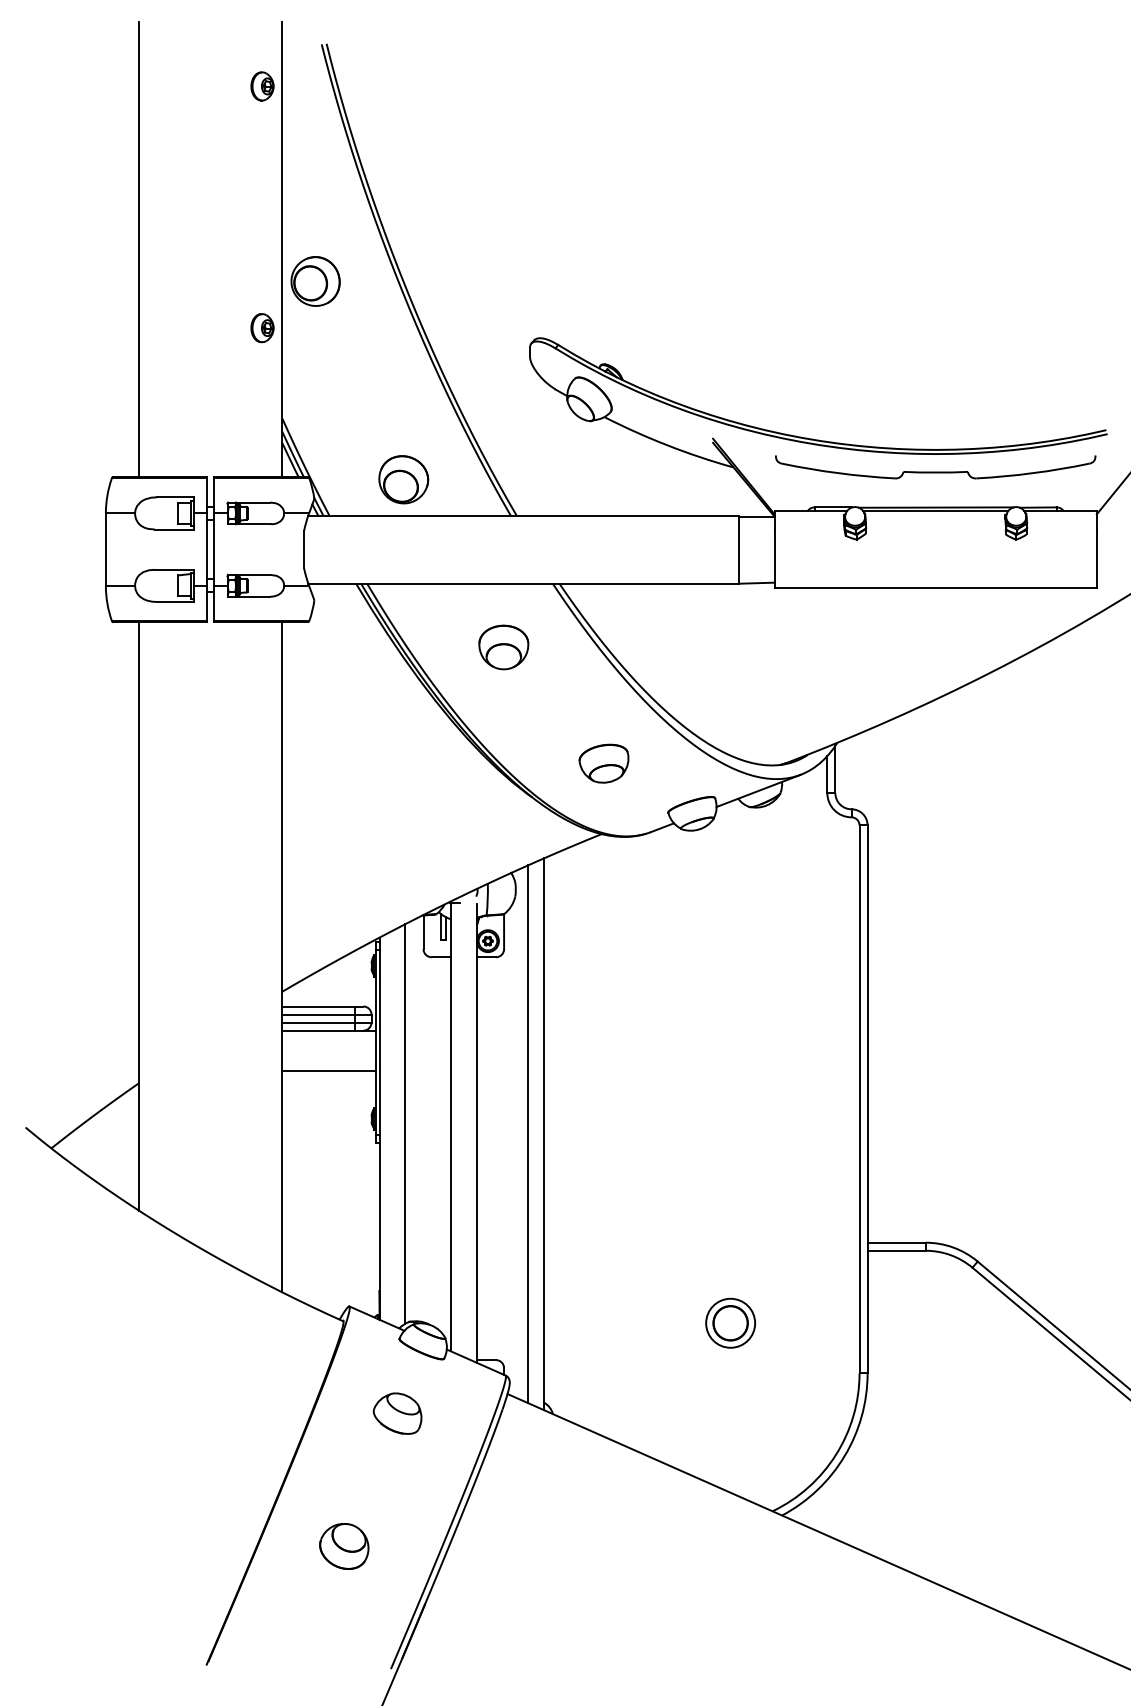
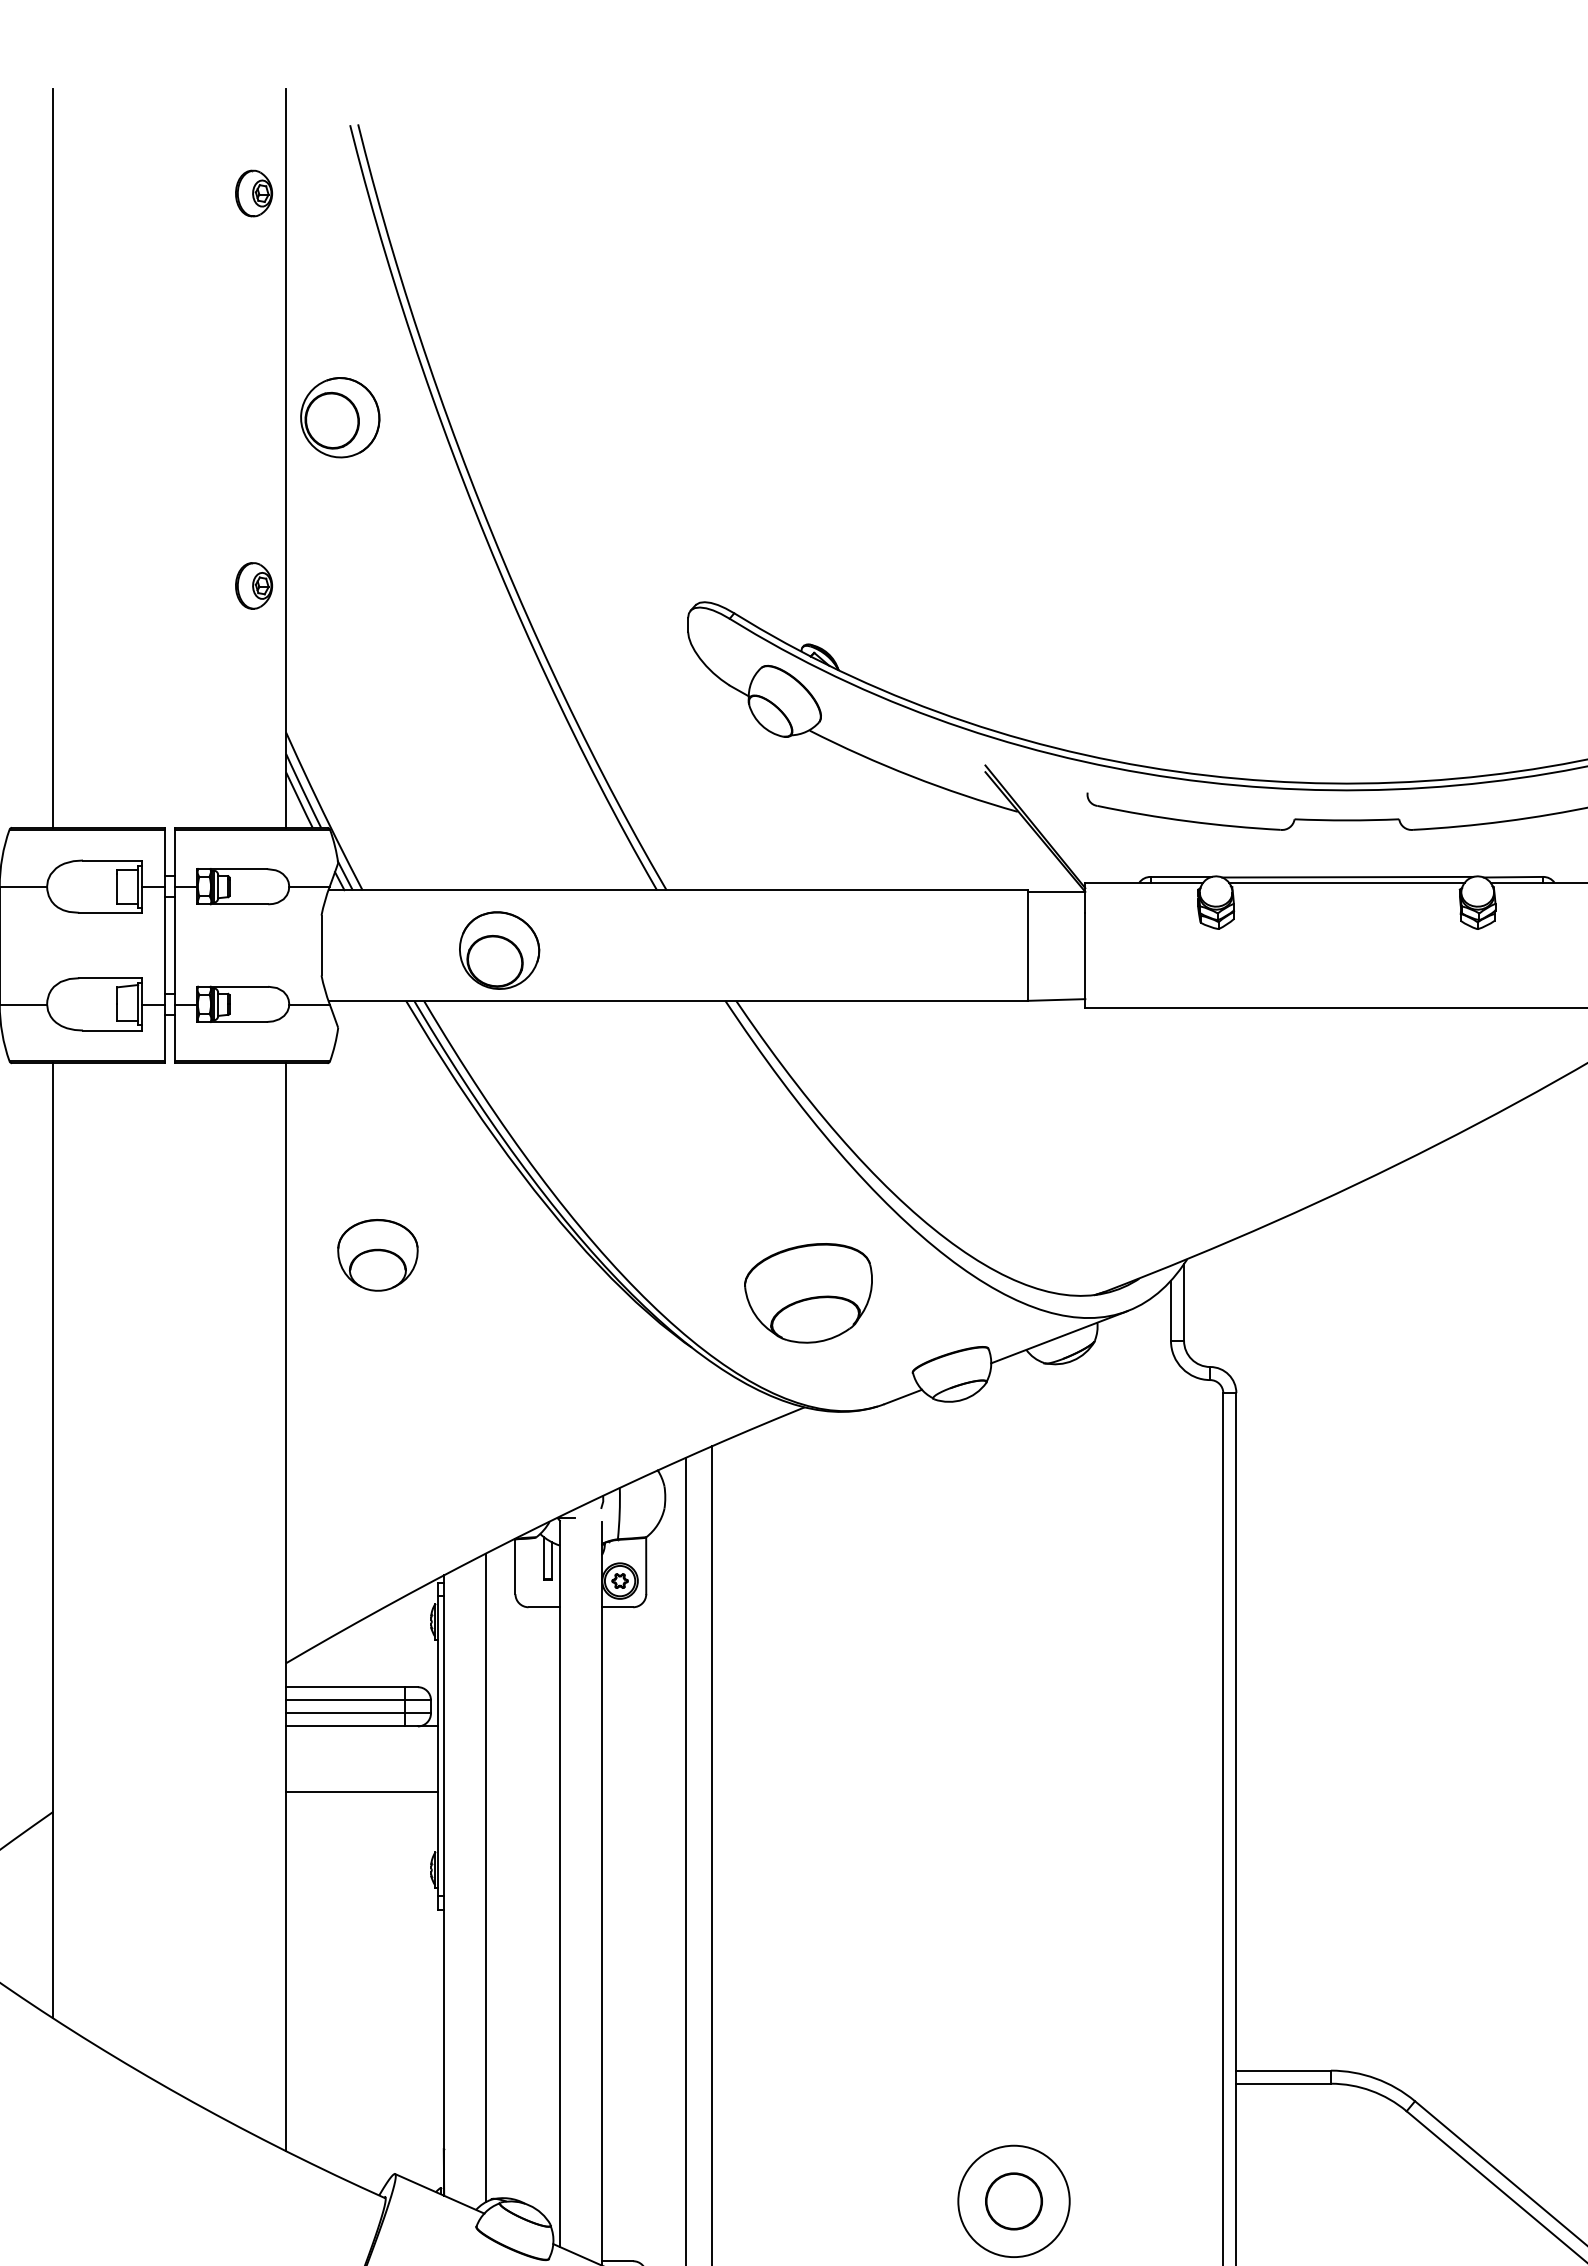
part: (315, 281) -> (340, 417), moved
part: (403, 479) -> (499, 950), moved
part: (503, 647) -> (377, 1255), moved
part: (603, 763) -> (807, 1292), size x1.6
circle: (730, 1322) -> (1013, 2200), size x1.4

